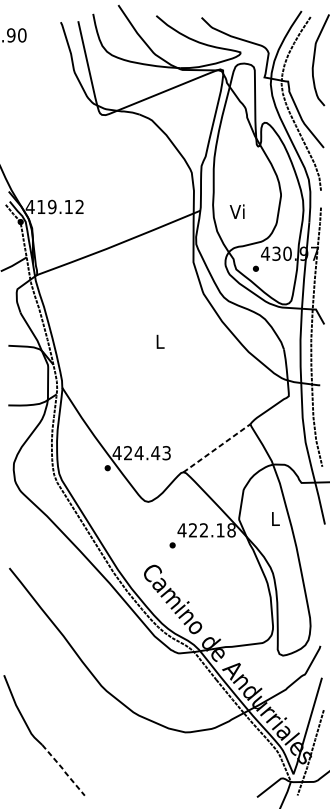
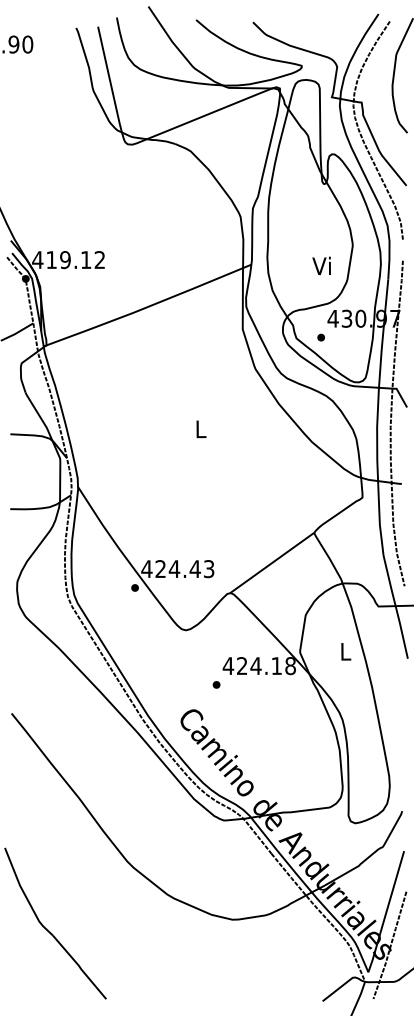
text: (237, 211) -> (321, 265), moved
line: (217, 448) -> (272, 563), dashed -> solid
text: (203, 529) -> (255, 665), 422.18 -> 424.18
line: (64, 770) -> (80, 967), dashed -> solid

